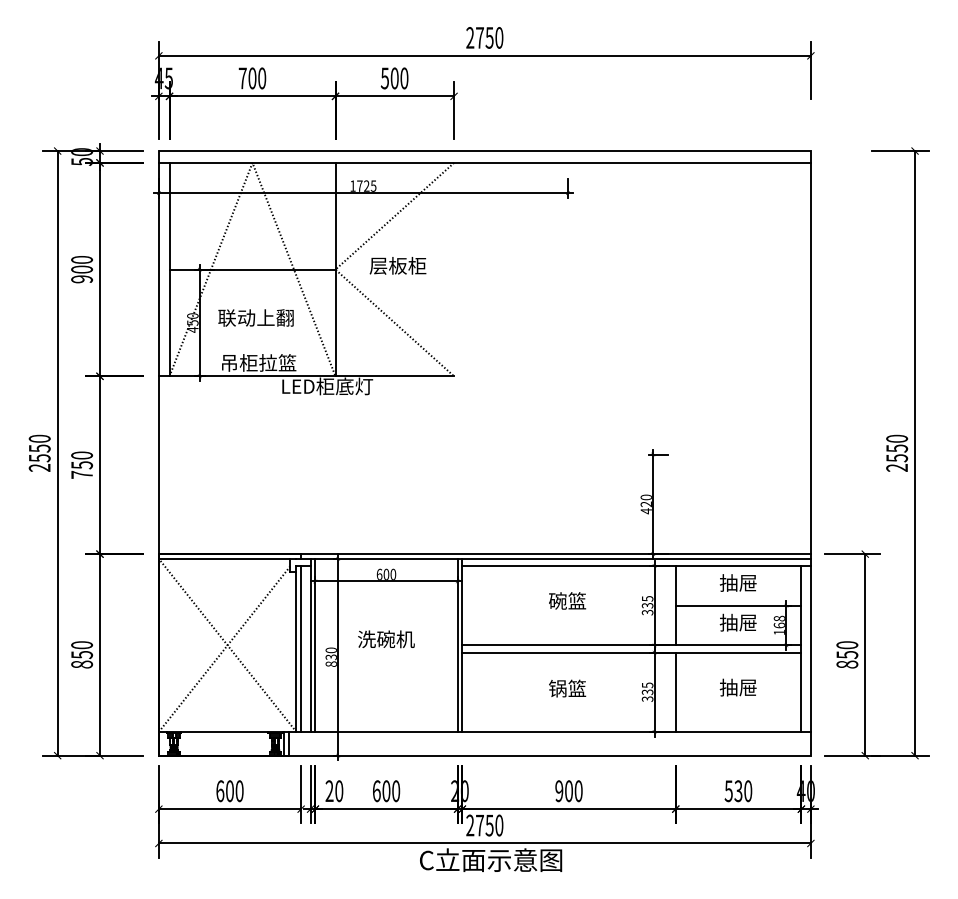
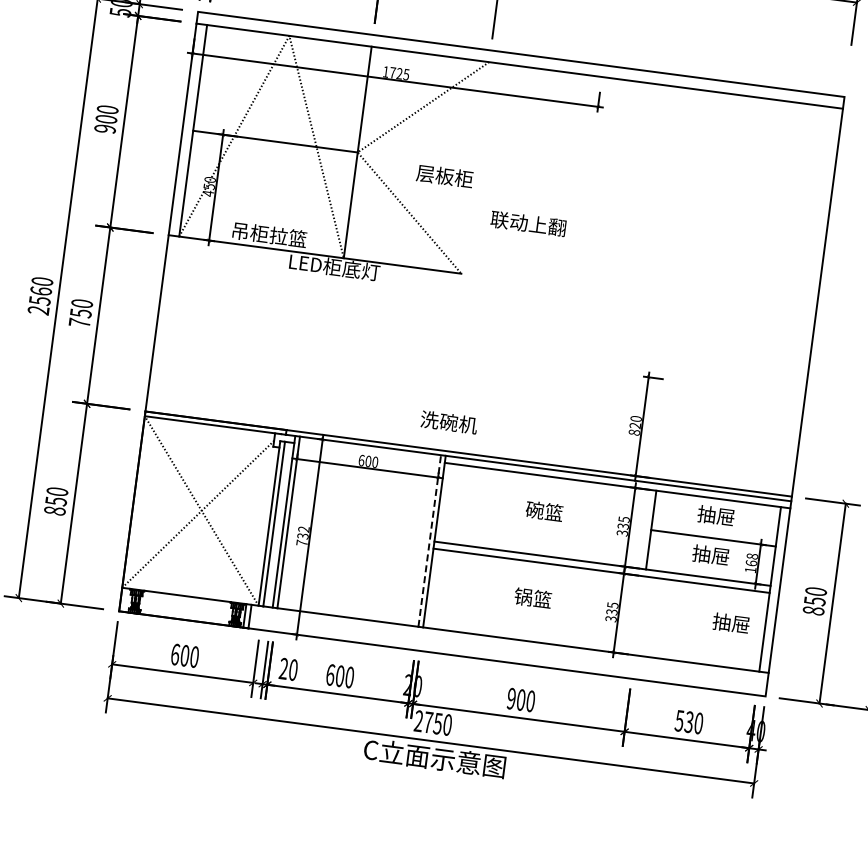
text: (397, 265) -> (444, 175), moved
text: (255, 317) -> (527, 223), moved
text: (39, 448) -> (40, 291), 2550 -> 2560
text: (645, 511) -> (633, 432), 420 -> 820
text: (386, 639) -> (449, 422), moved
line: (457, 645) -> (429, 541), solid -> dashed
text: (330, 656) -> (302, 535), 830 -> 732
text: (737, 687) -> (730, 623), moved
line: (675, 691) -> (639, 615), removed

